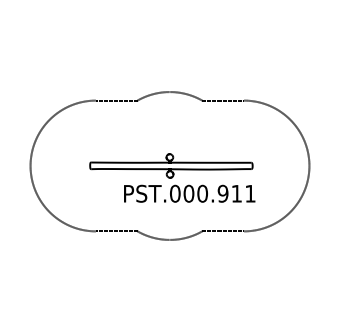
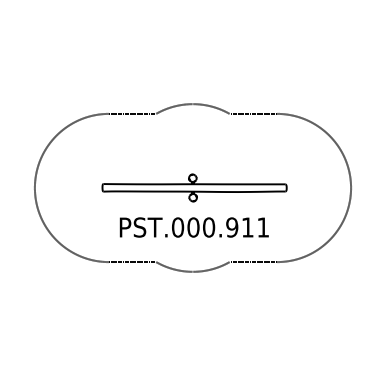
text: (188, 193) -> (193, 227), moved

